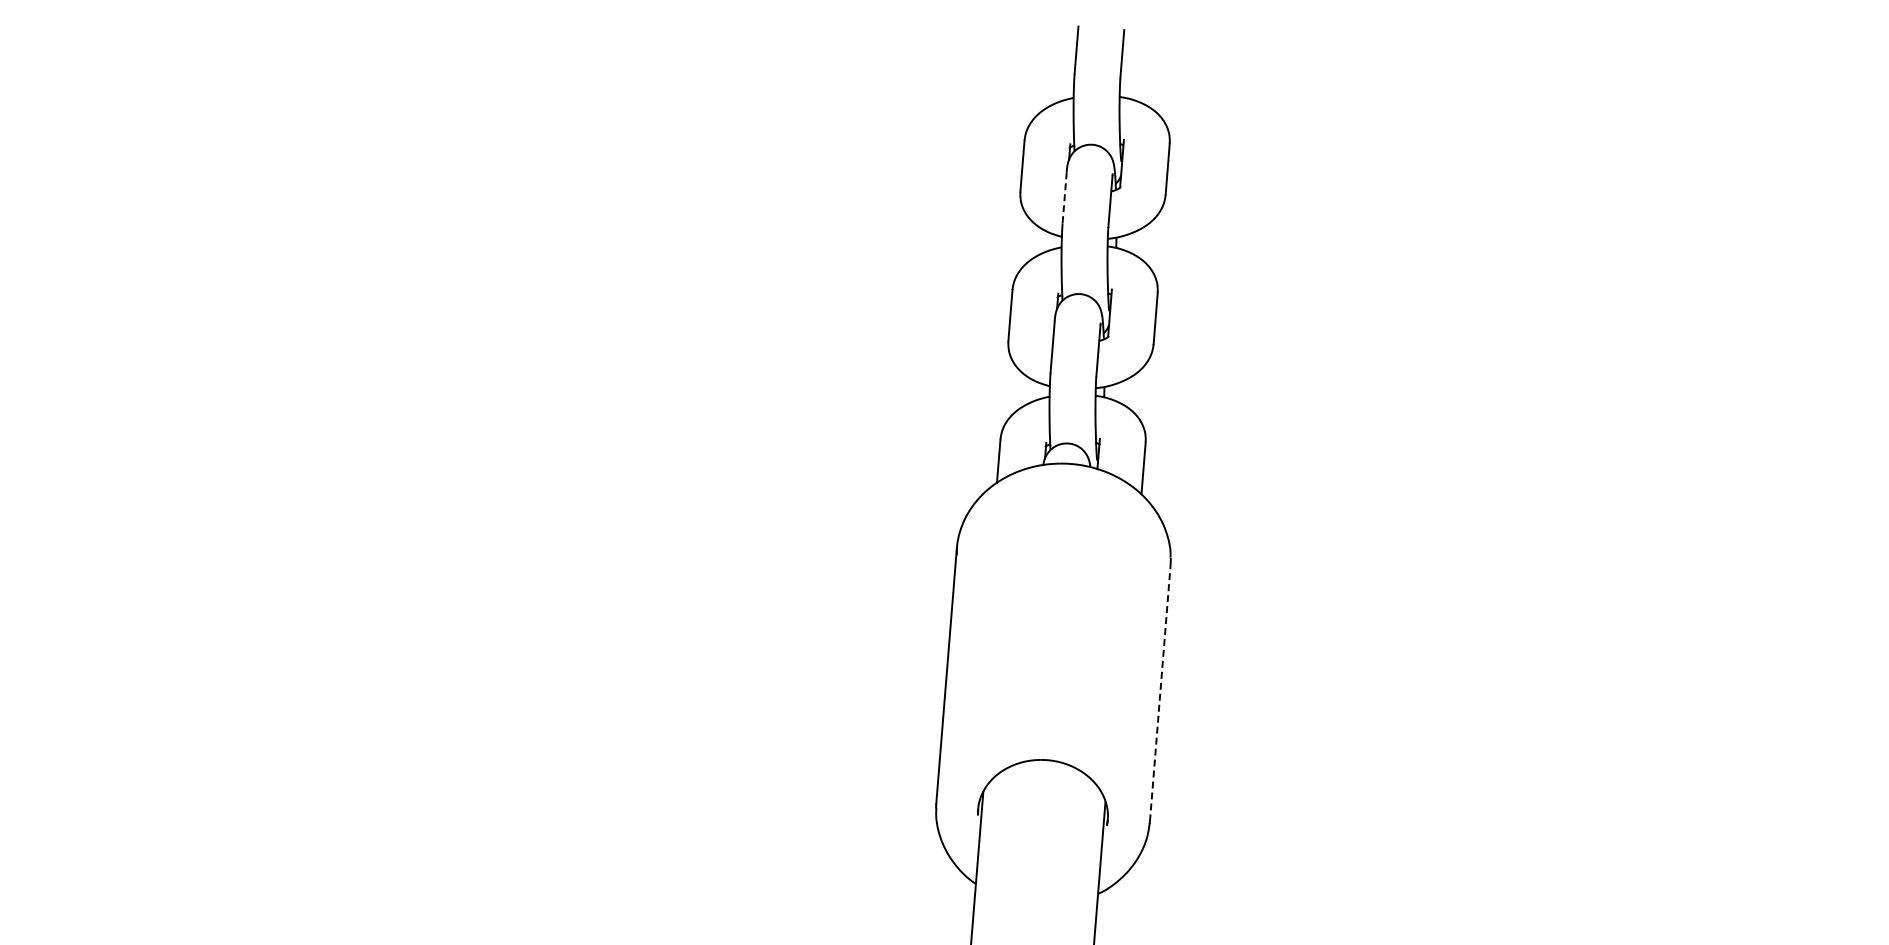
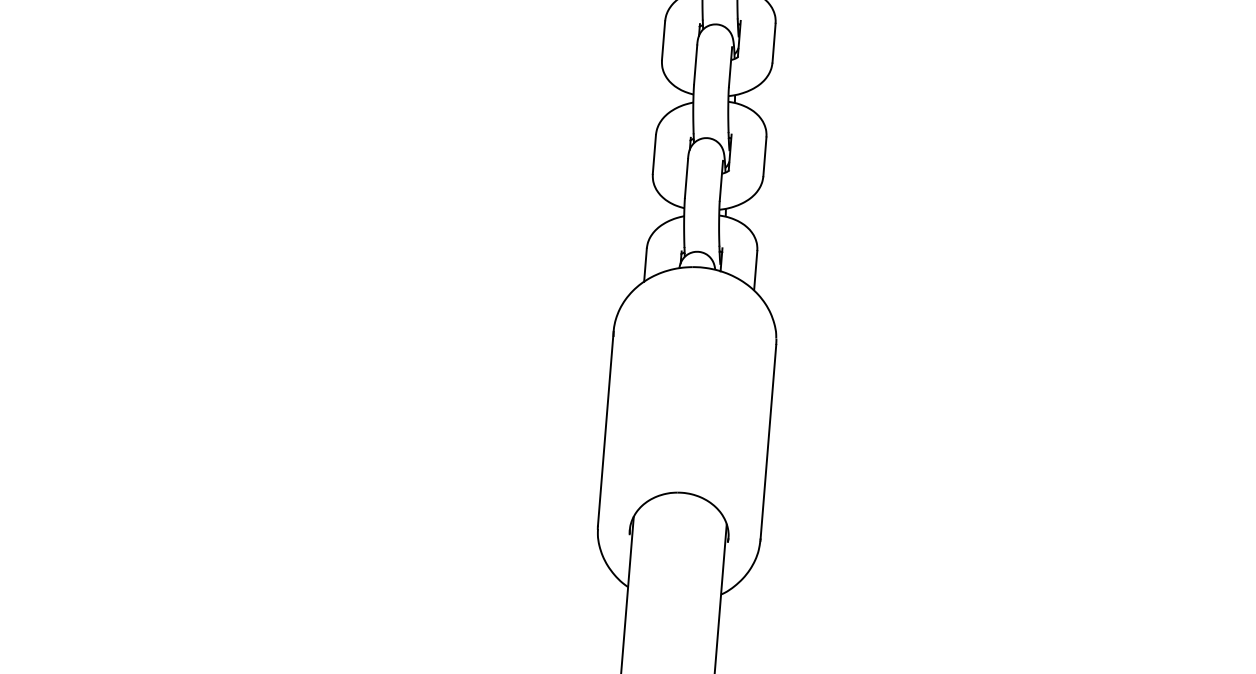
line: (1064, 197) -> (695, 64), dashed -> solid
line: (1160, 693) -> (768, 442), dashed -> solid

